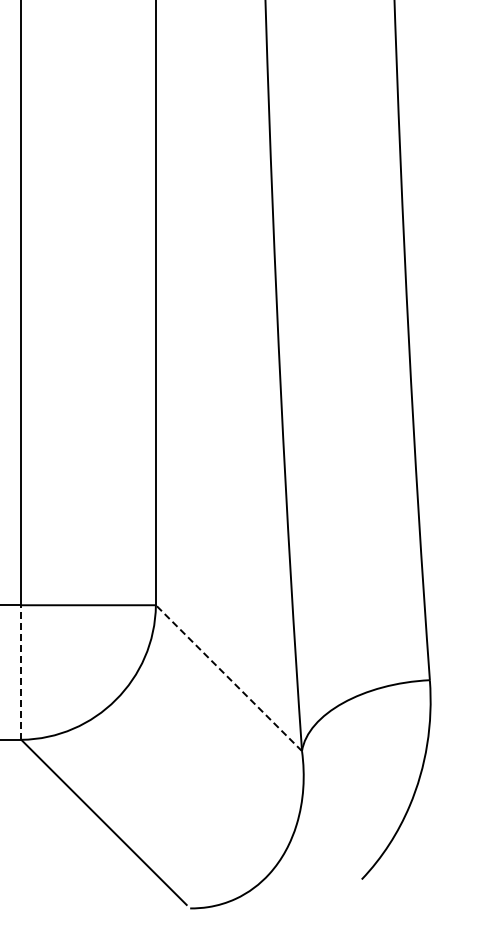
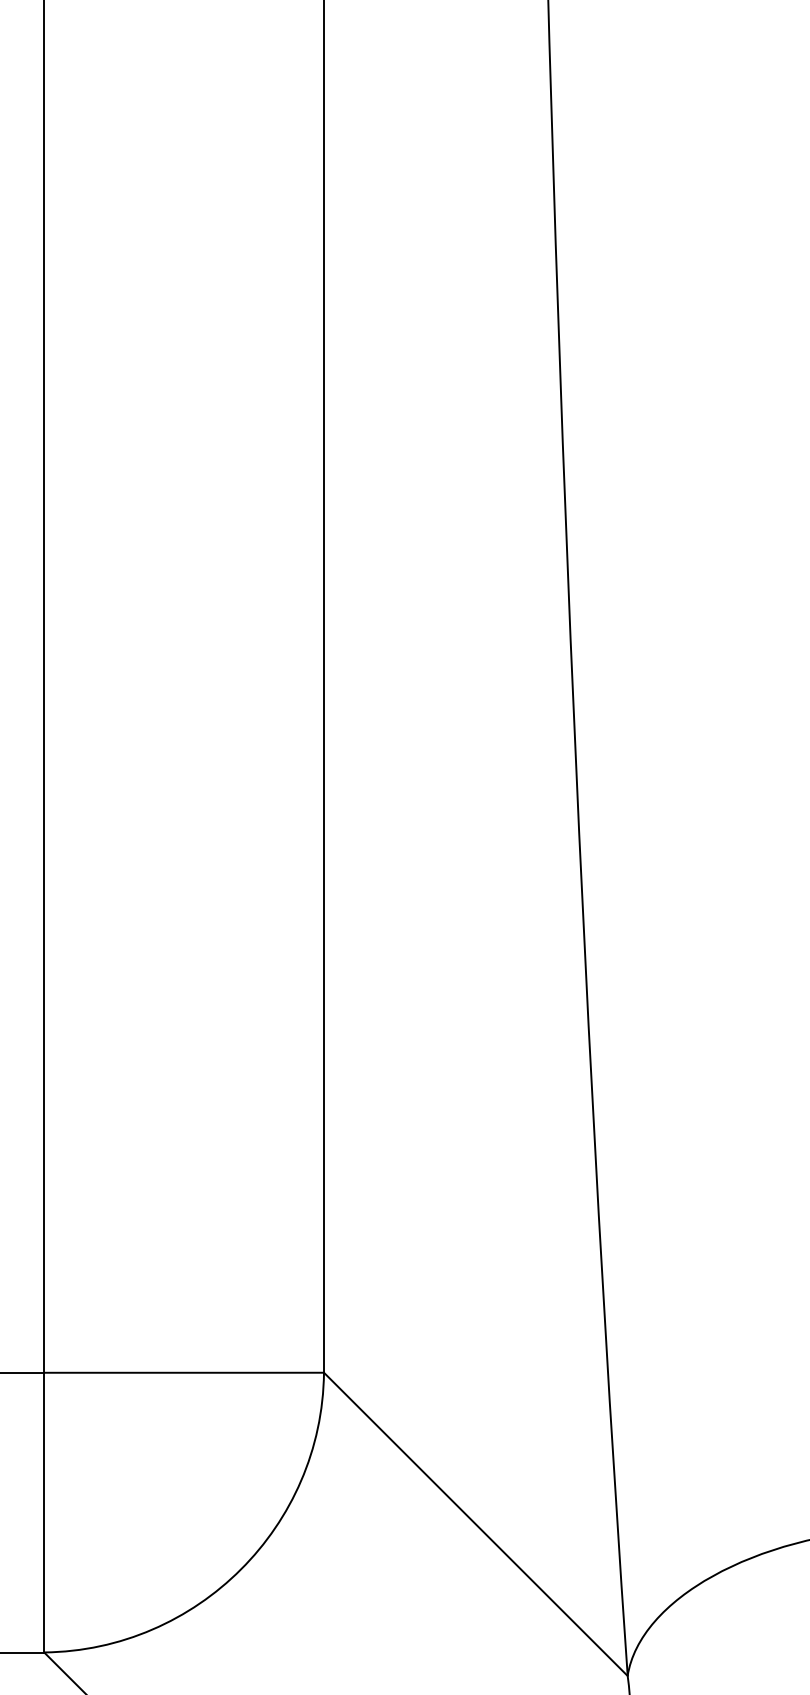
line: (21, 672) -> (44, 1512), dashed -> solid
line: (228, 677) -> (474, 1522), dashed -> solid

